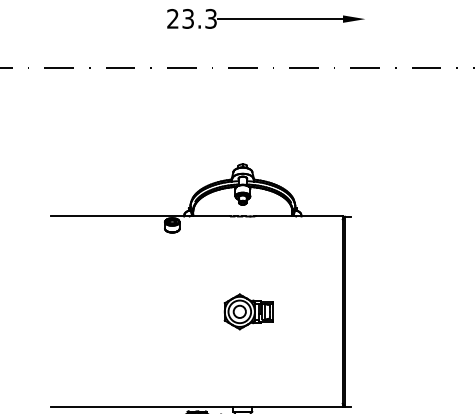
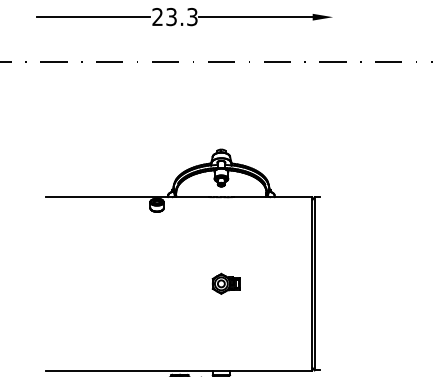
line: (102, 19) -> (93, 17), added
part: (247, 311) -> (225, 283), size x0.62

